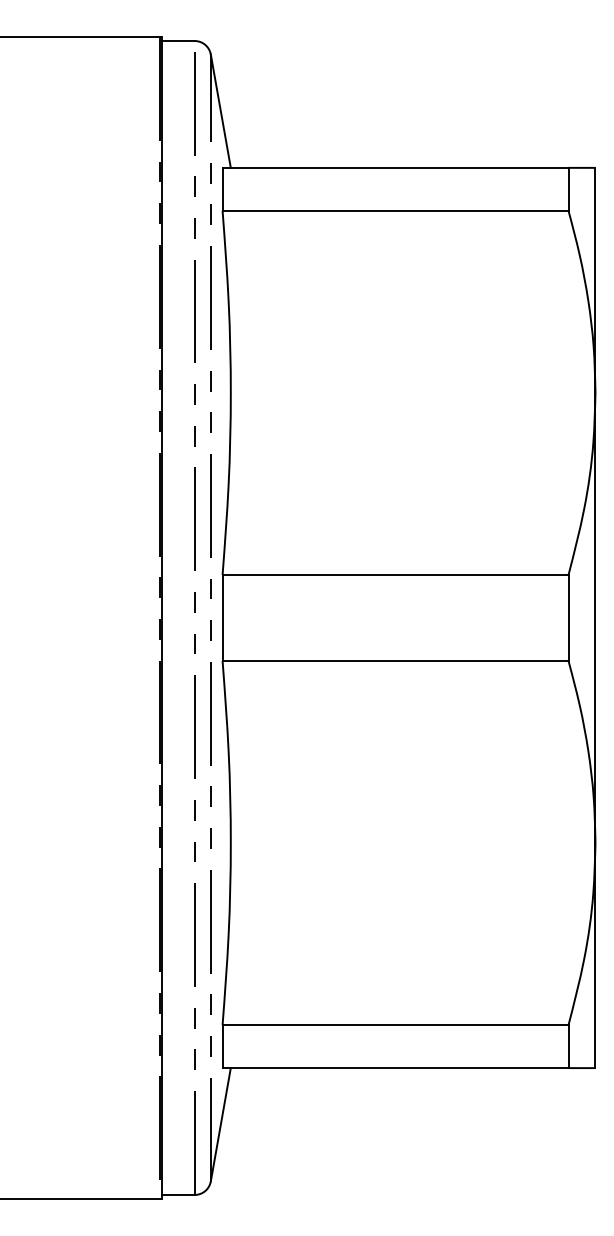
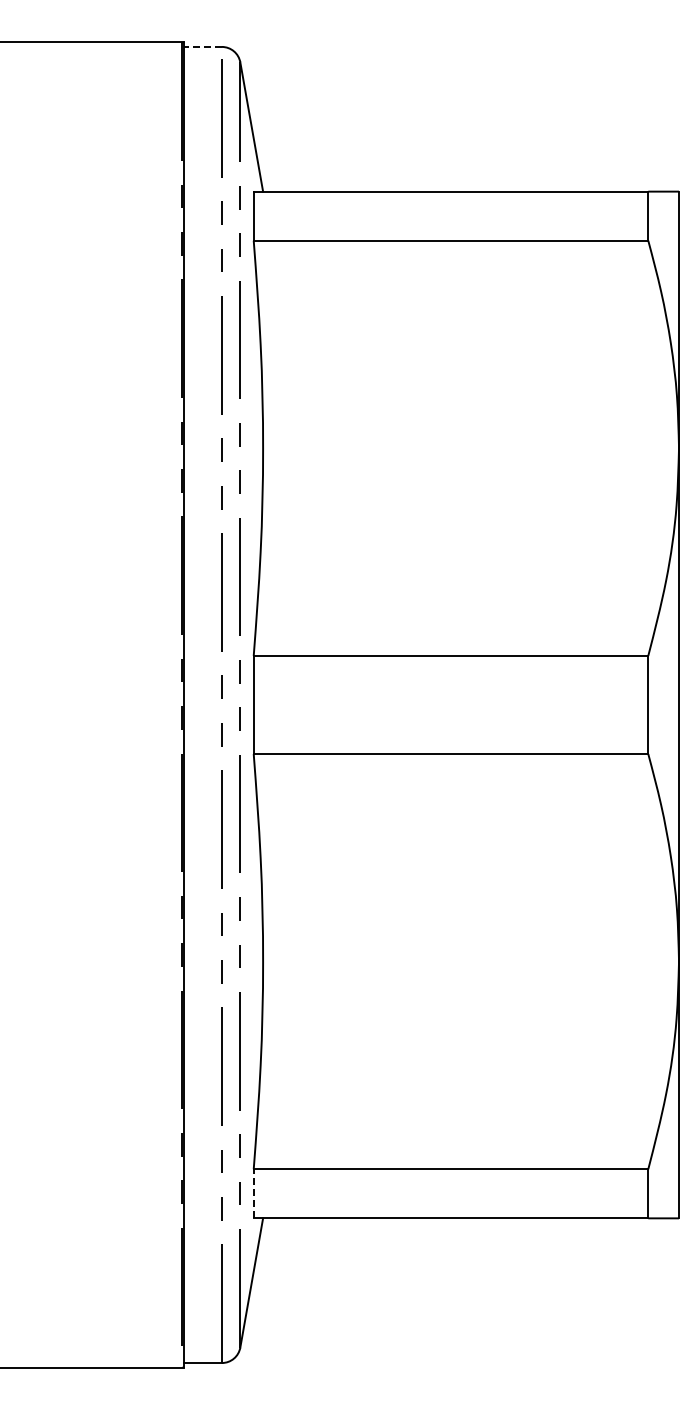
line: (178, 40) -> (203, 46), solid -> dashed
line: (222, 1046) -> (253, 1193), solid -> dashed

